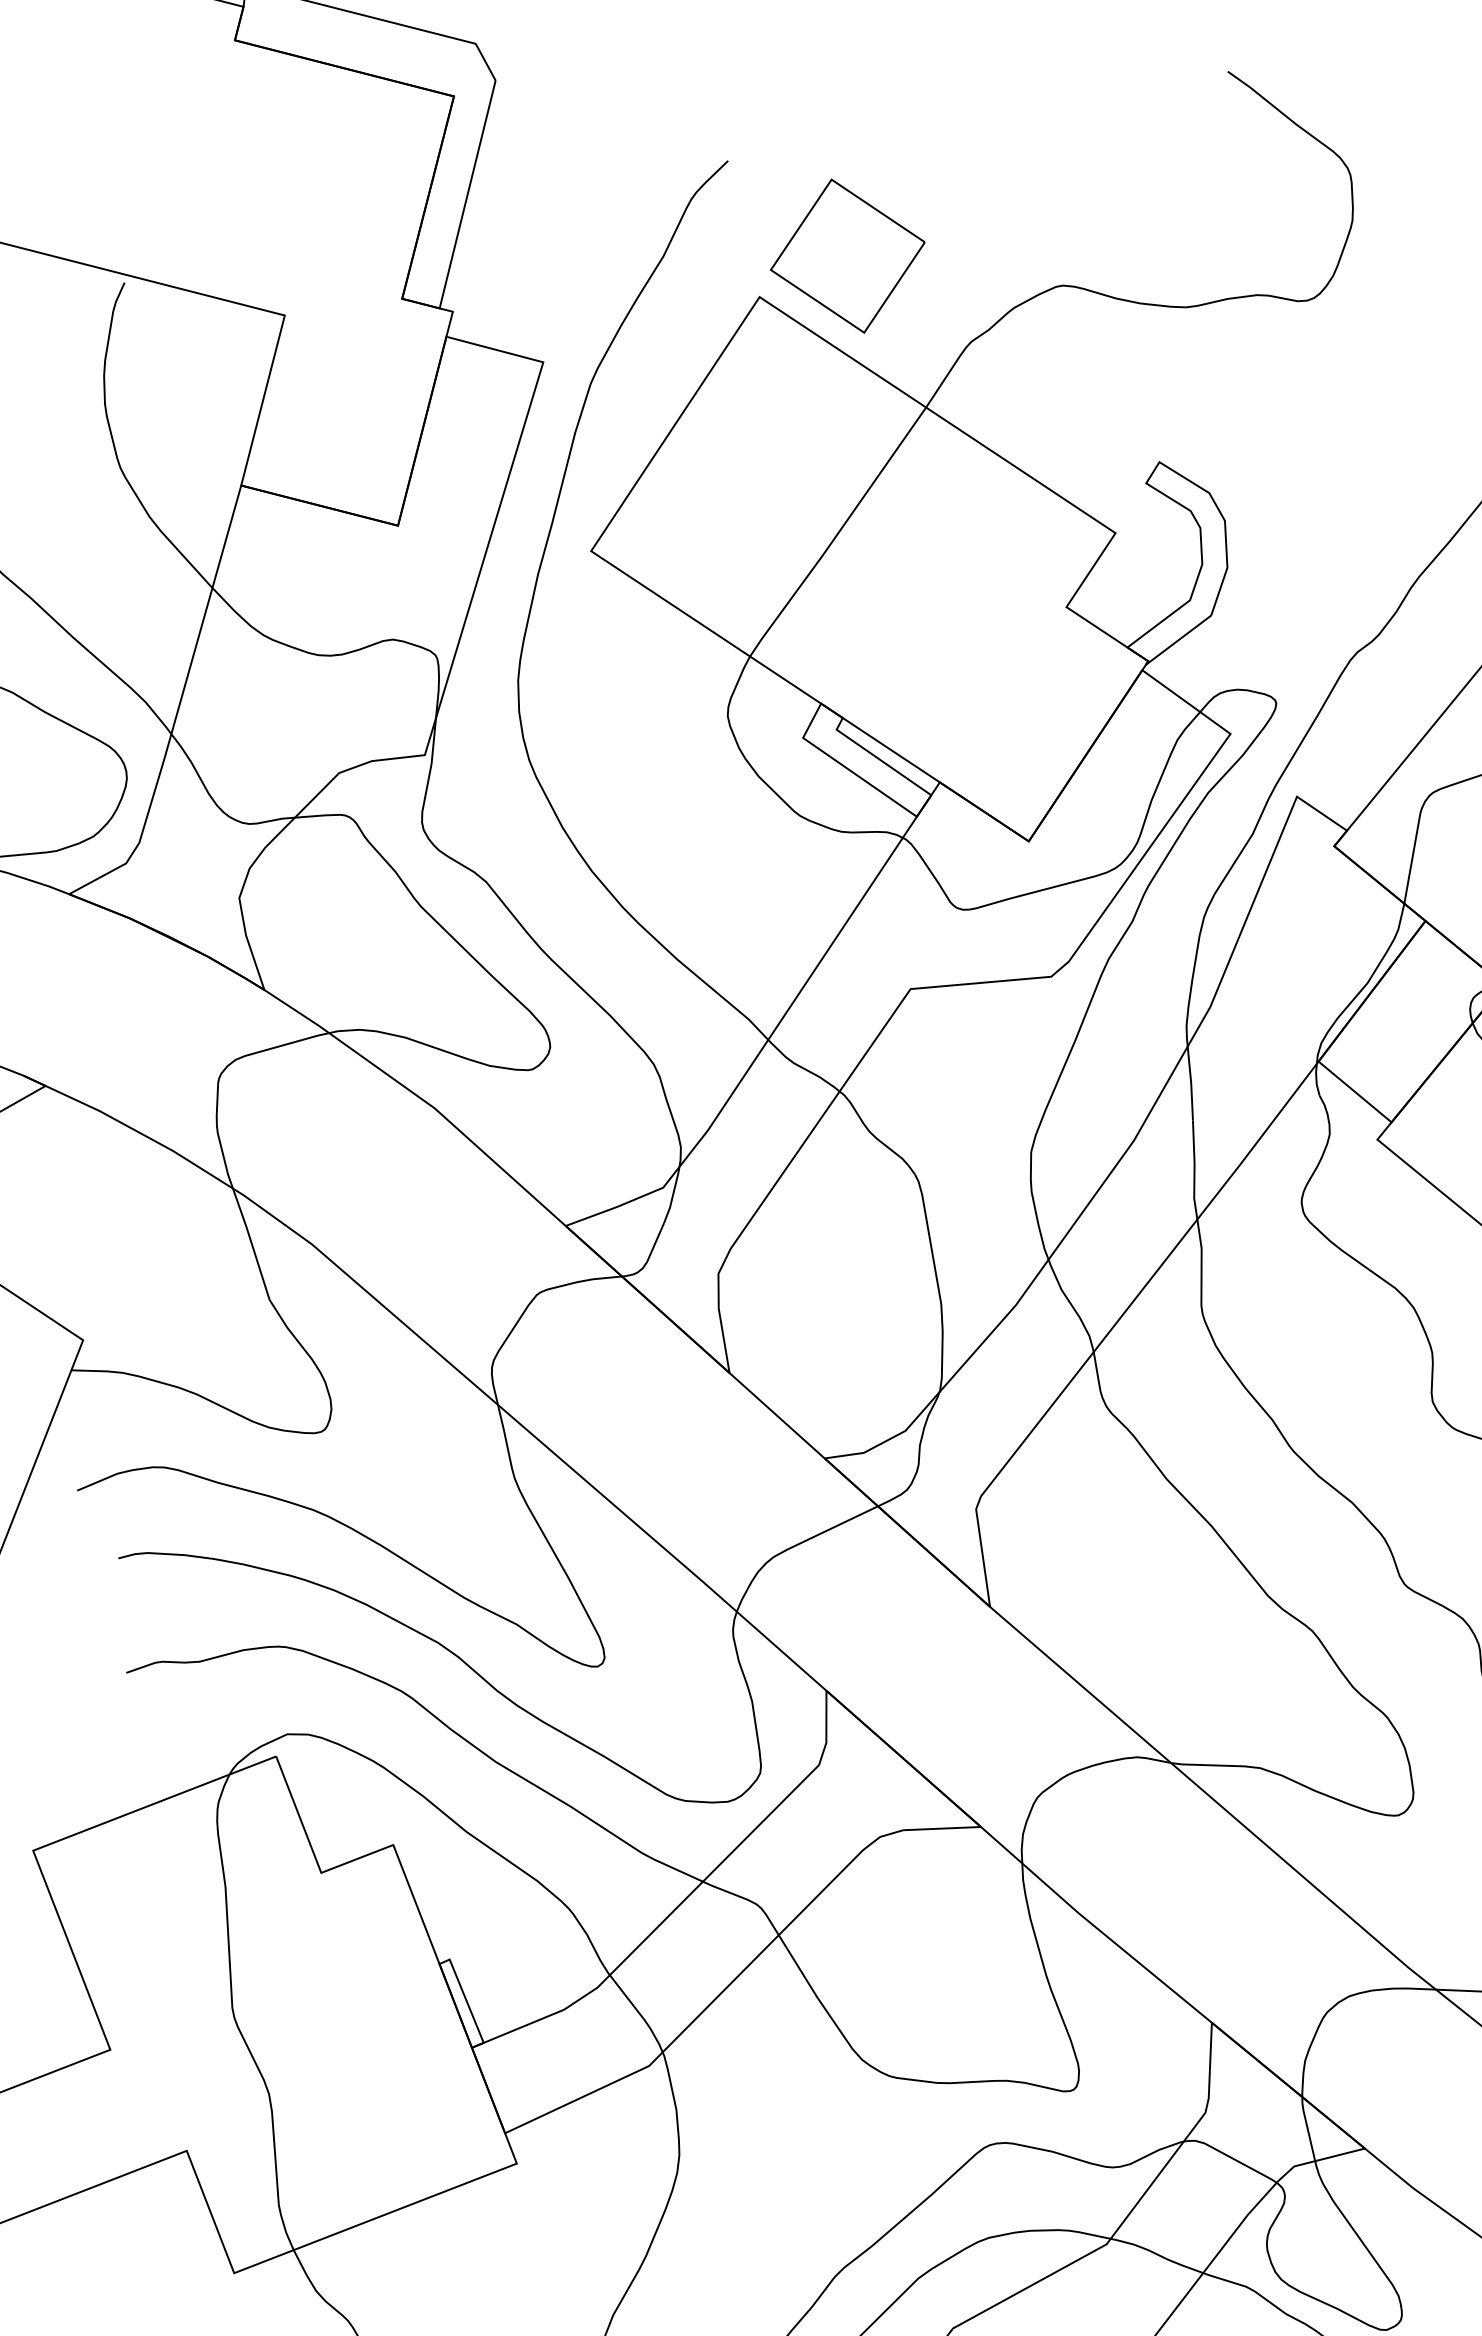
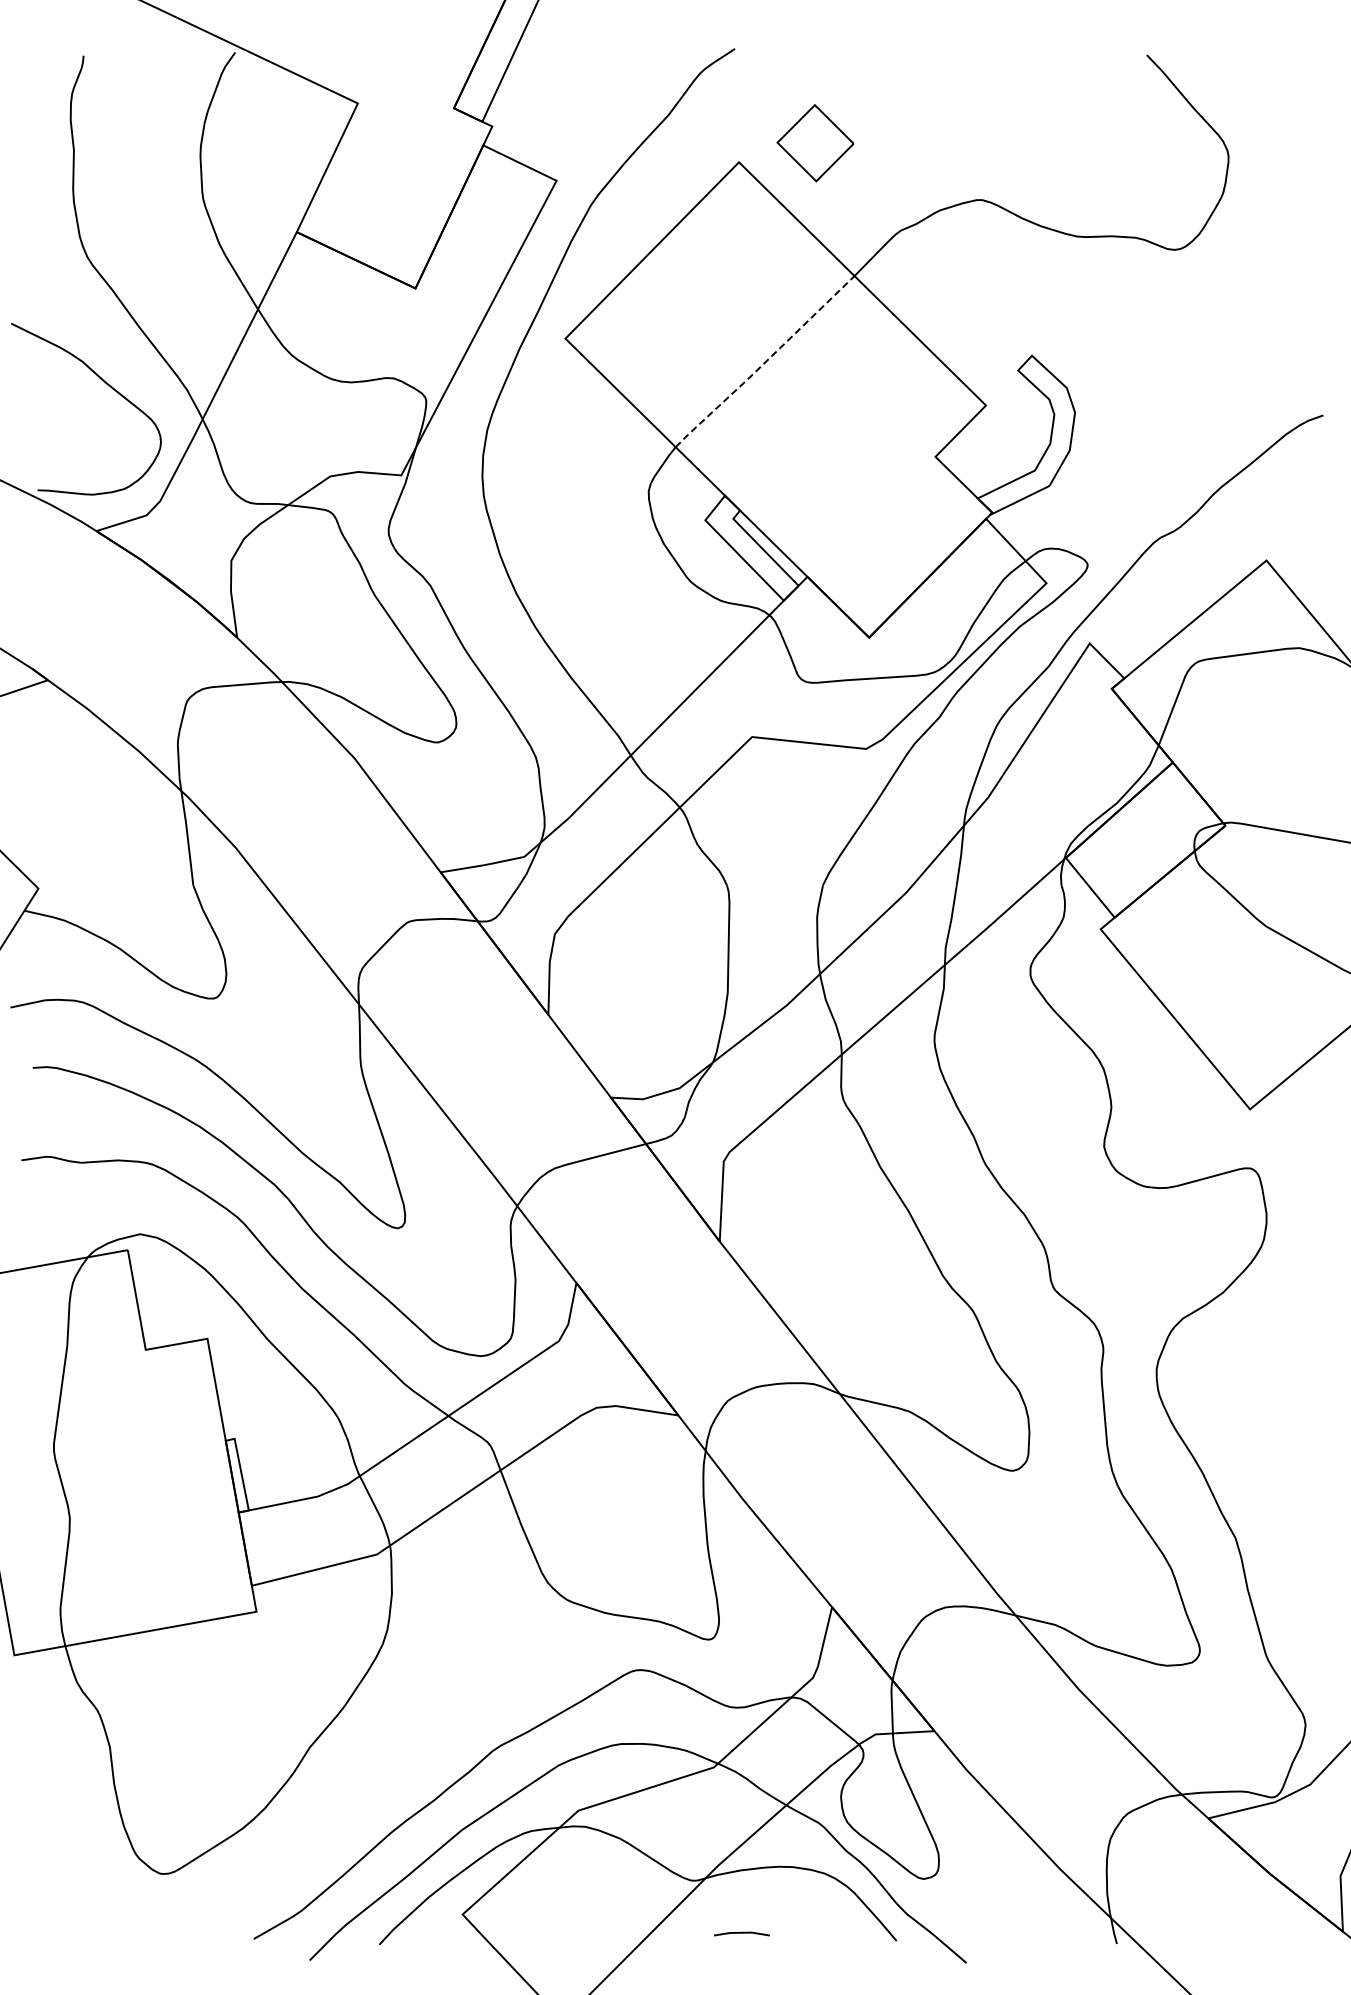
part: (847, 255) -> (815, 142), size x0.6
line: (838, 532) -> (765, 362), solid -> dashed

